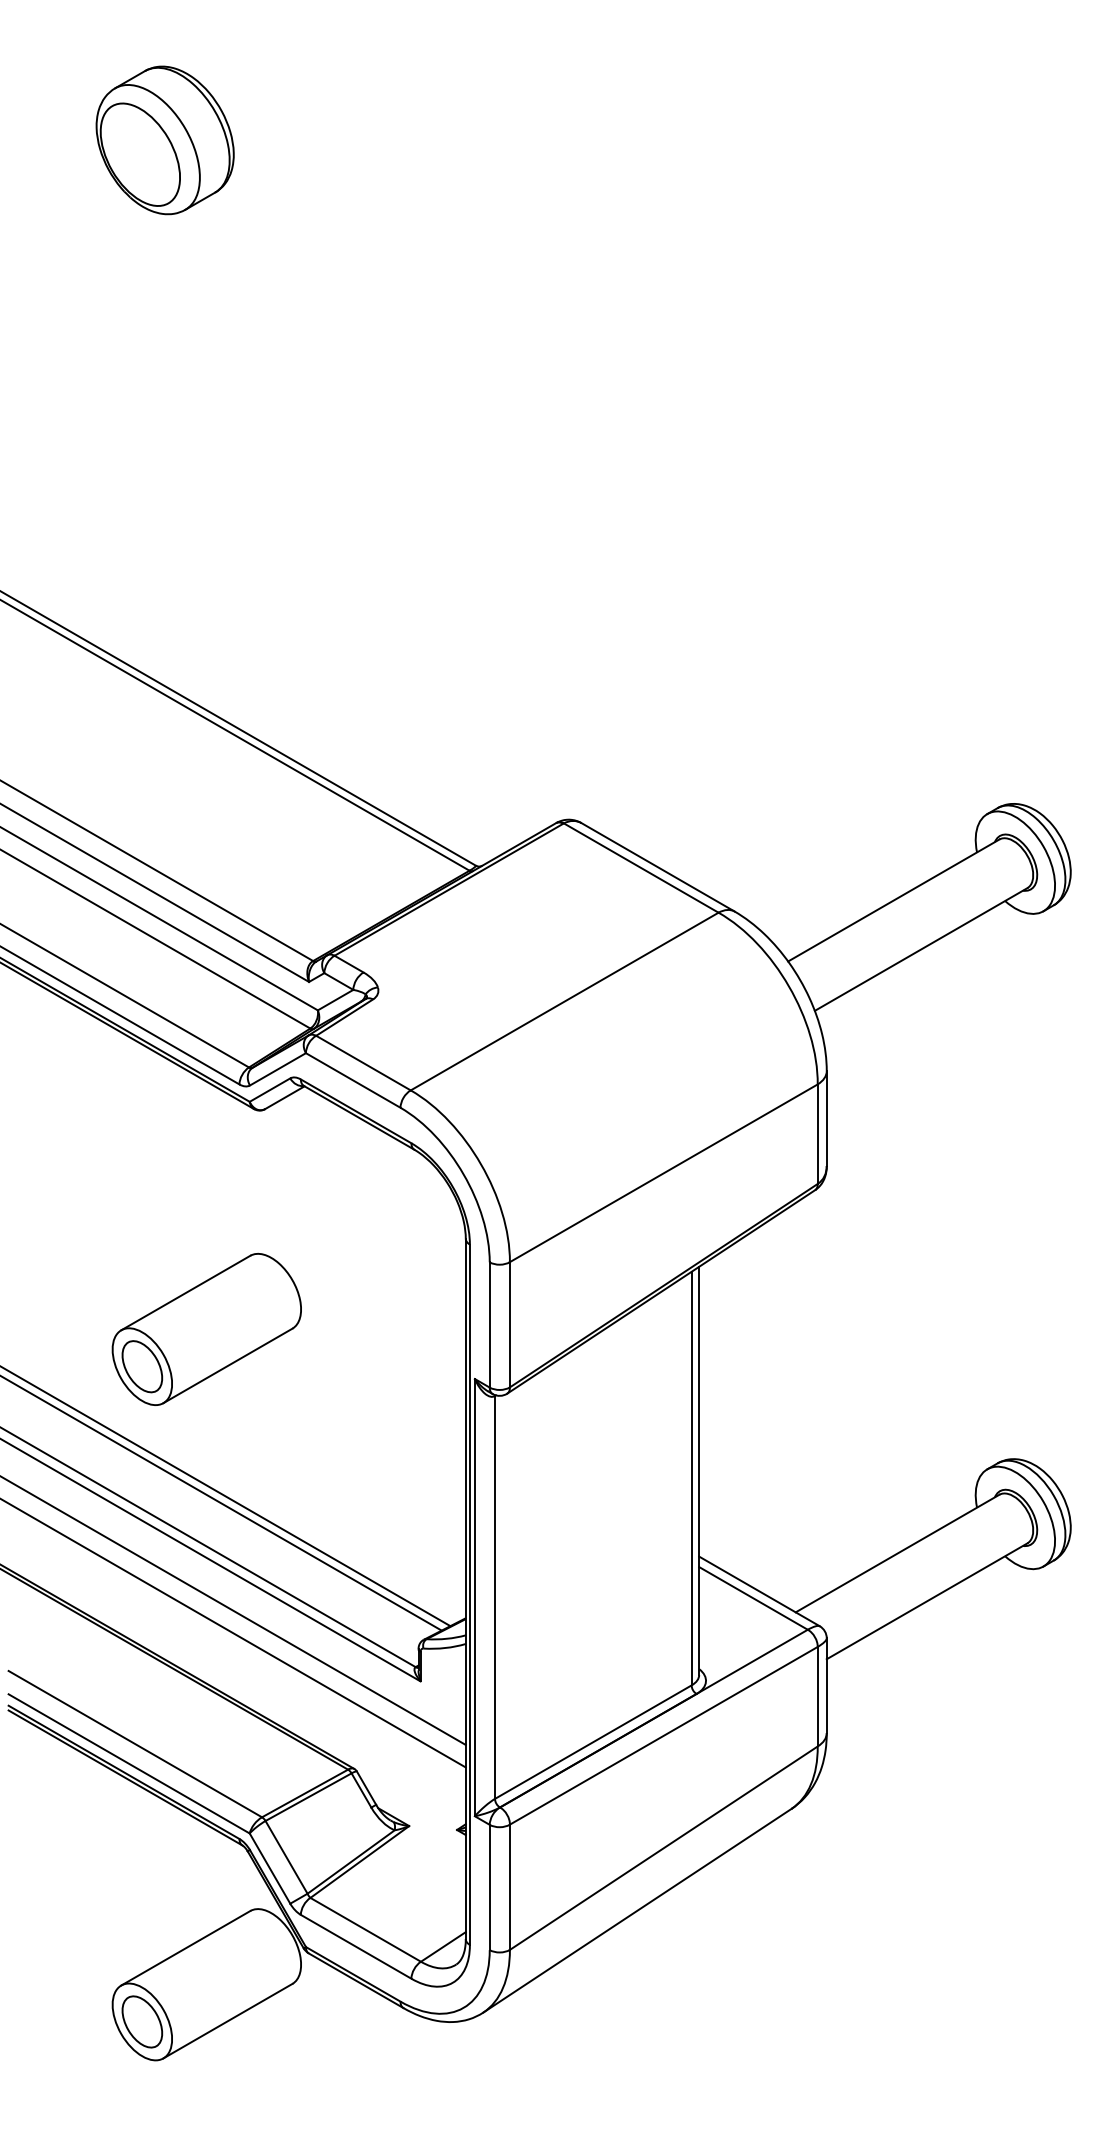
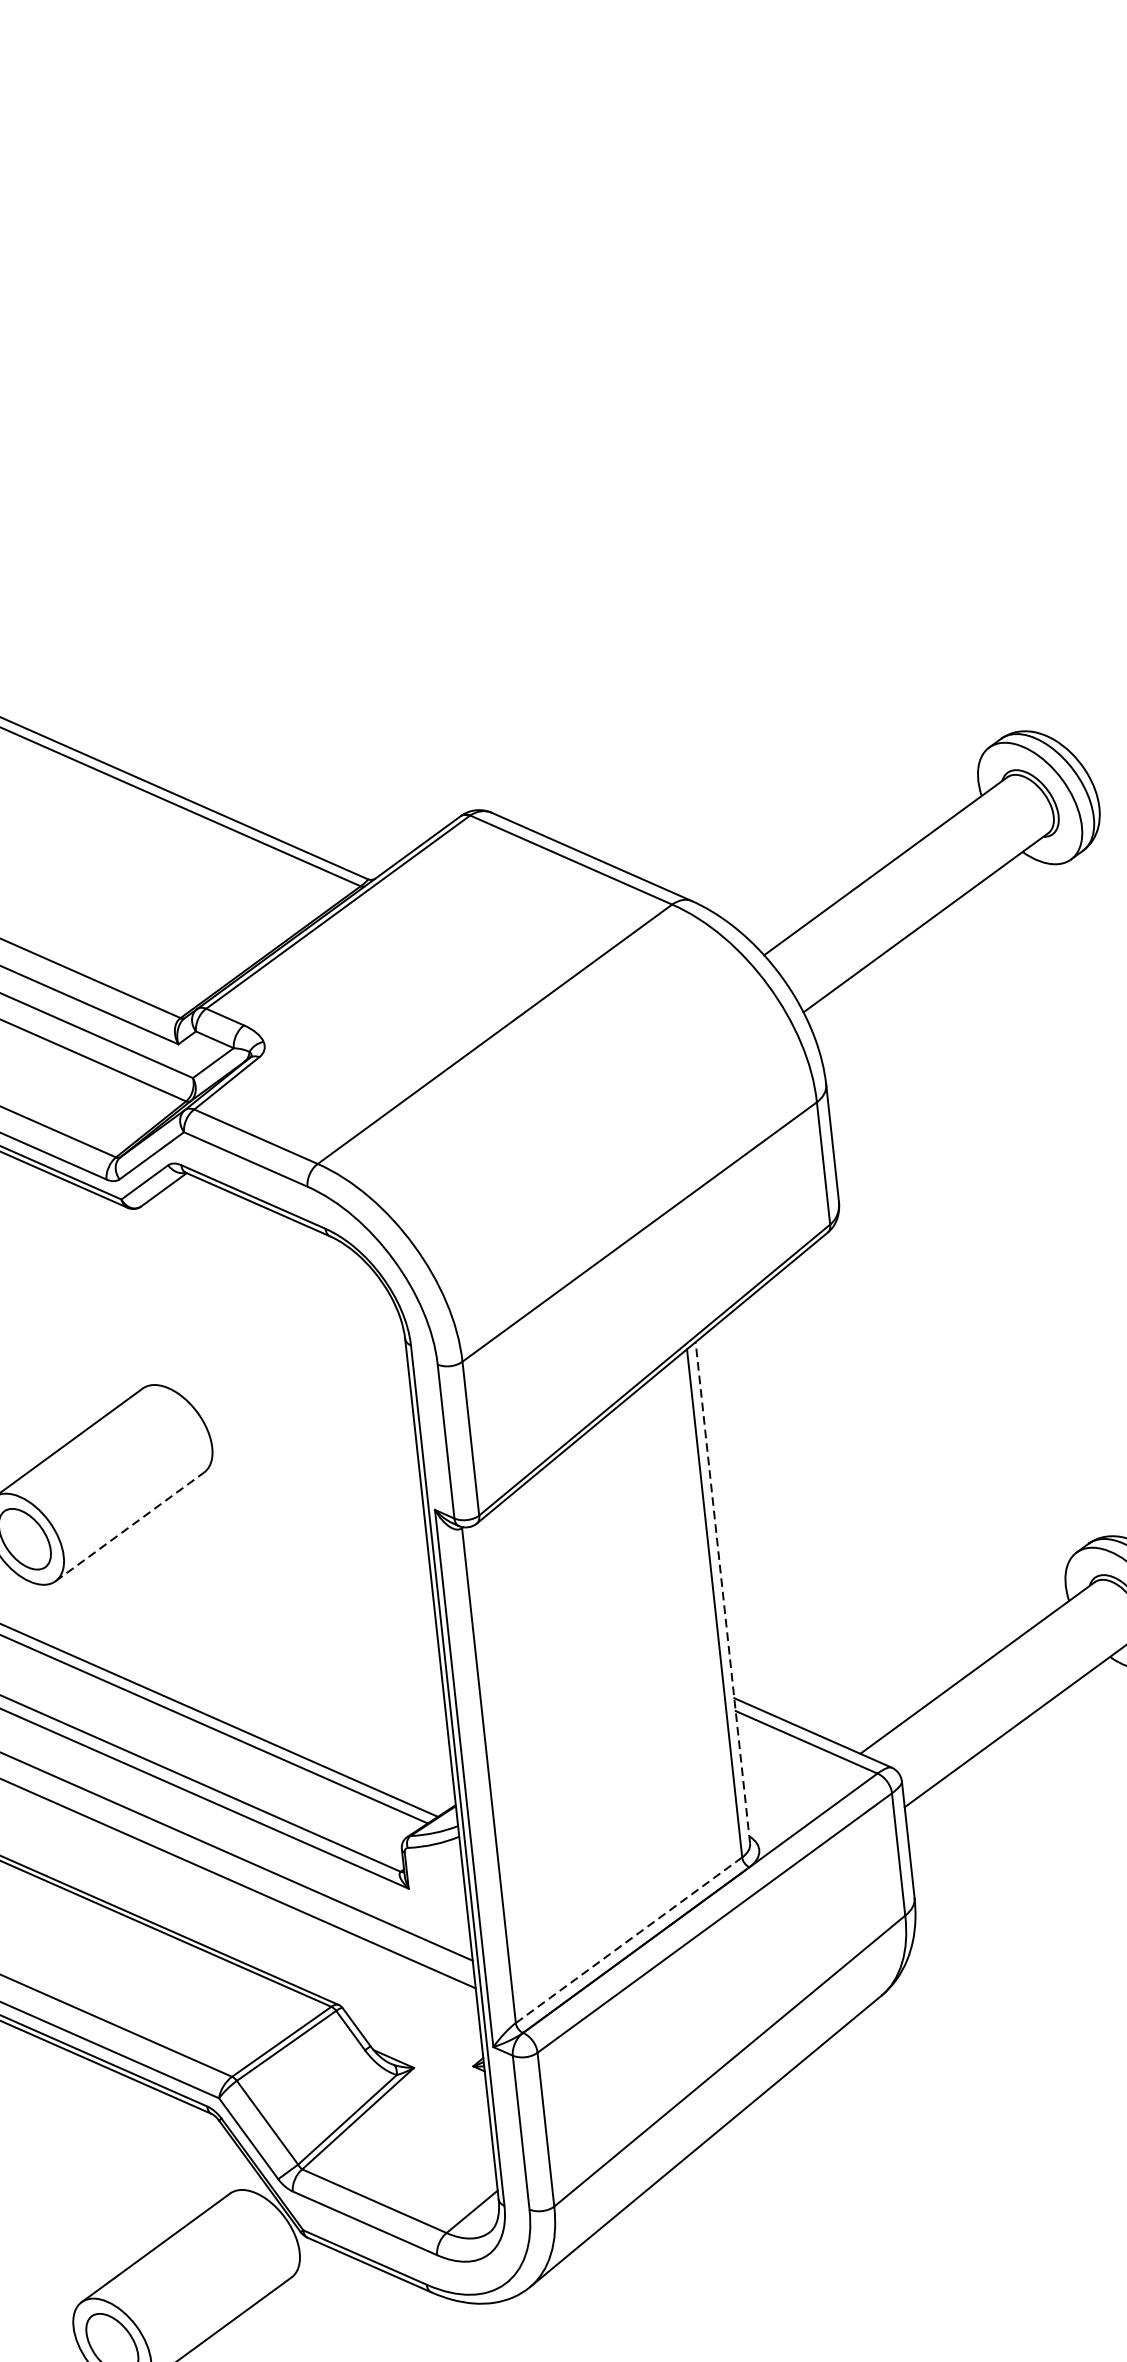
line: (228, 1365) -> (130, 1526), solid -> dashed
line: (699, 1470) -> (723, 1592), solid -> dashed
line: (593, 1742) -> (629, 1940), solid -> dashed

